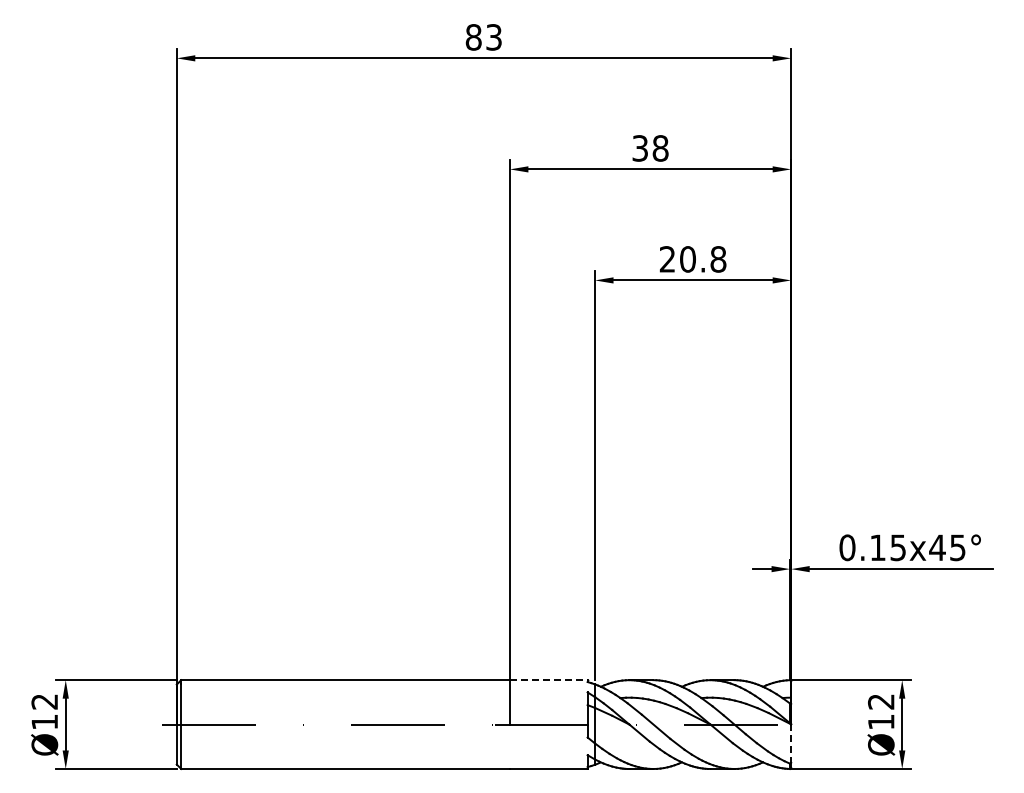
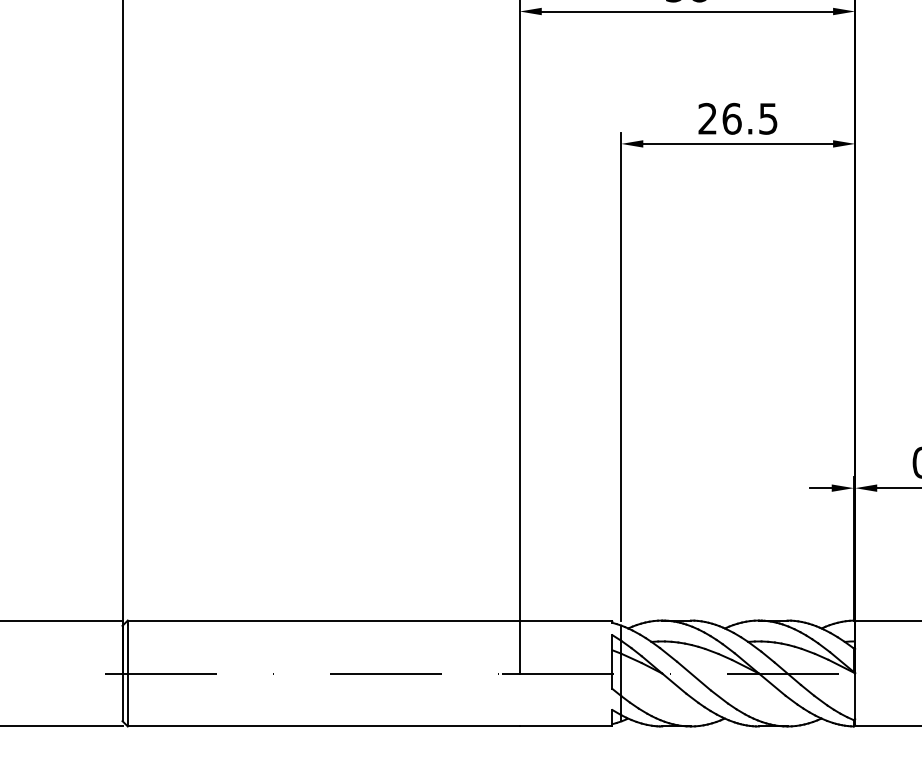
text: (703, 259) -> (750, 118), 20.8 -> 26.5
line: (548, 680) -> (565, 620), dashed -> solid
line: (791, 744) -> (855, 697), dashed -> solid

